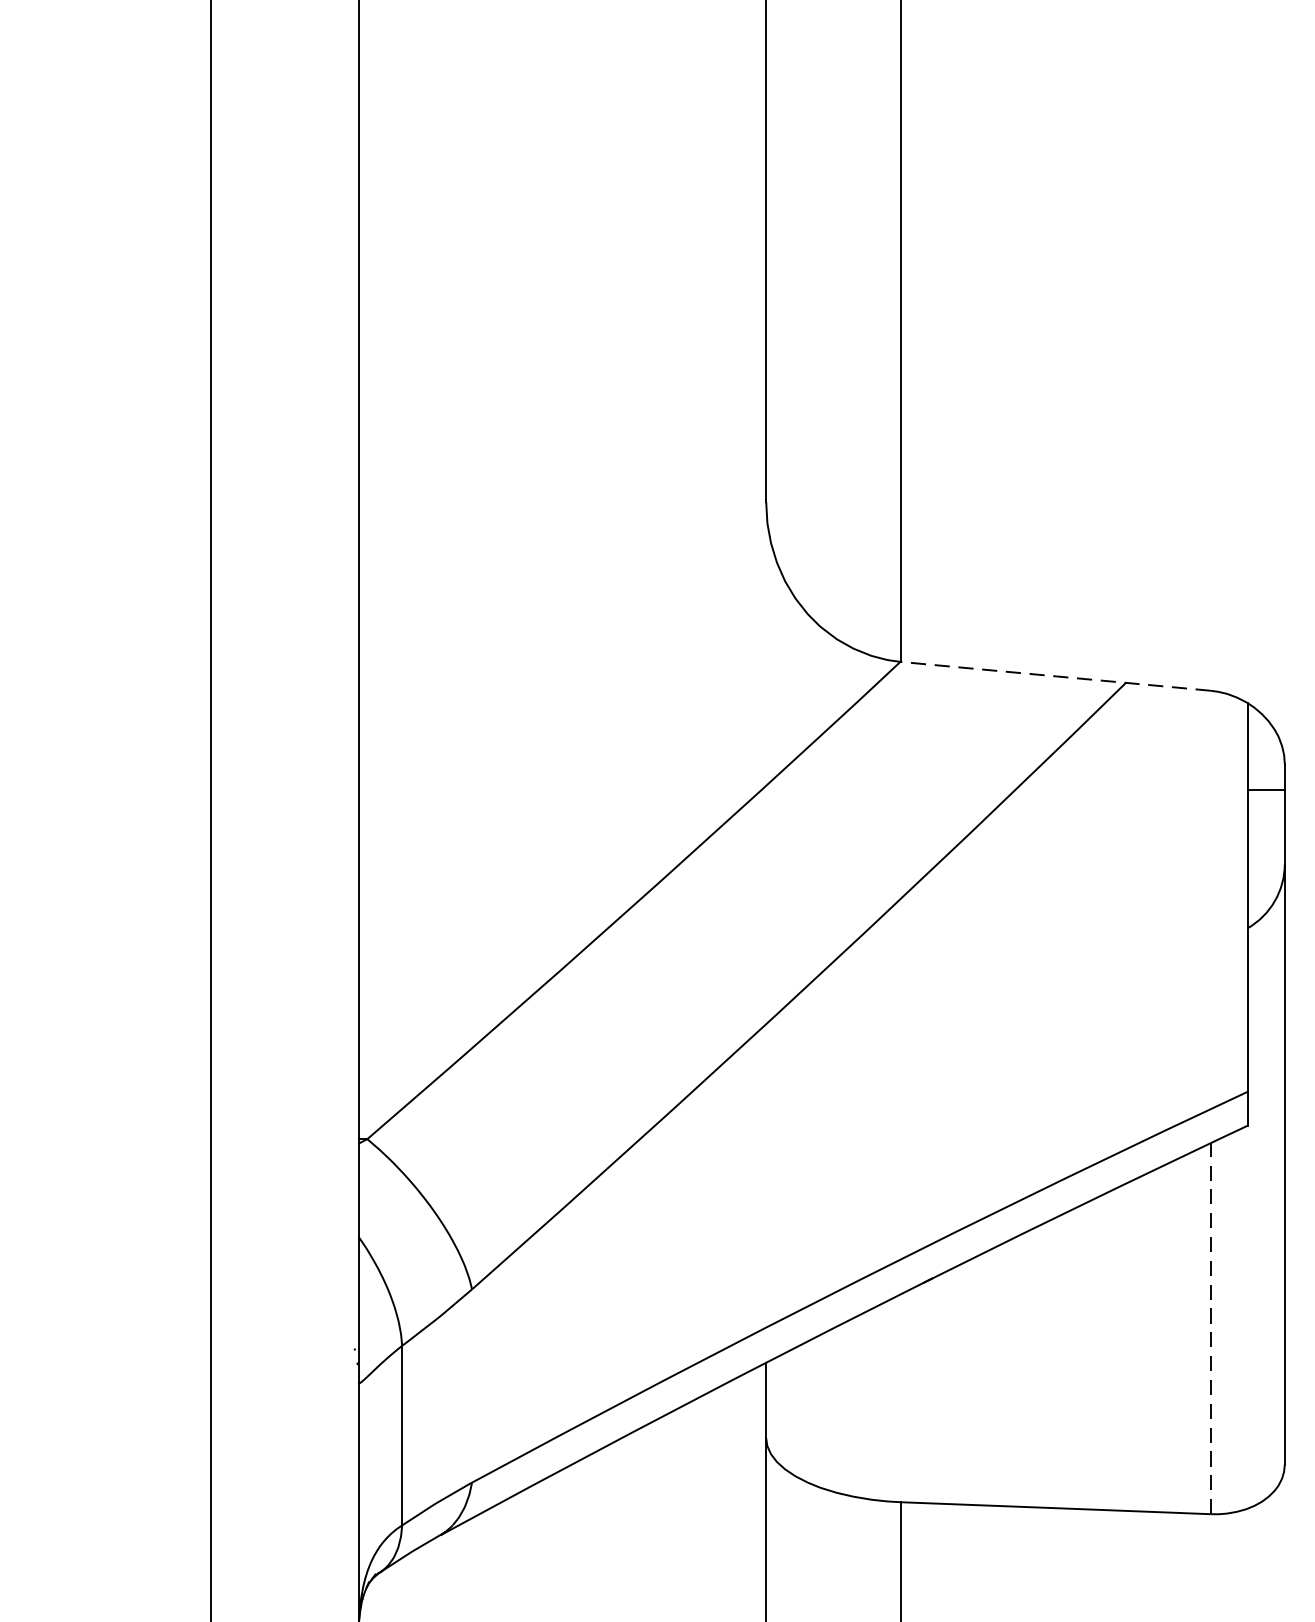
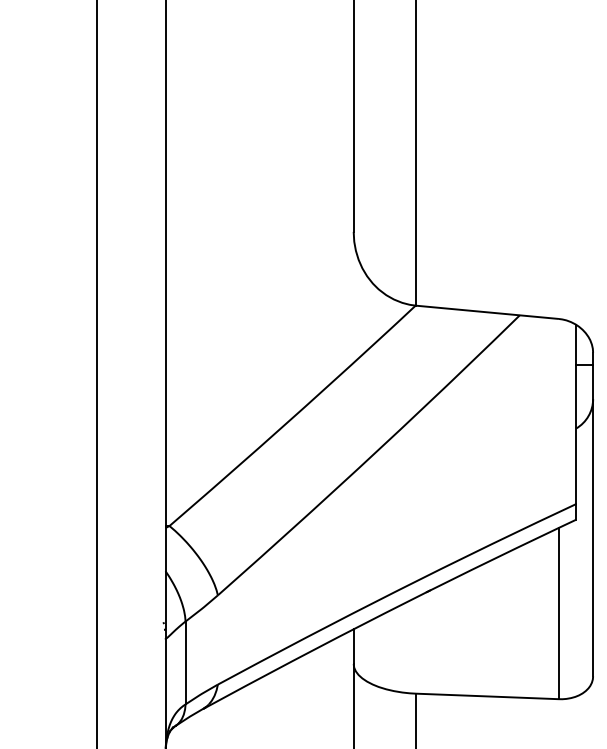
line: (1055, 676) -> (487, 312), dashed -> solid
line: (1209, 1328) -> (558, 613), dashed -> solid

